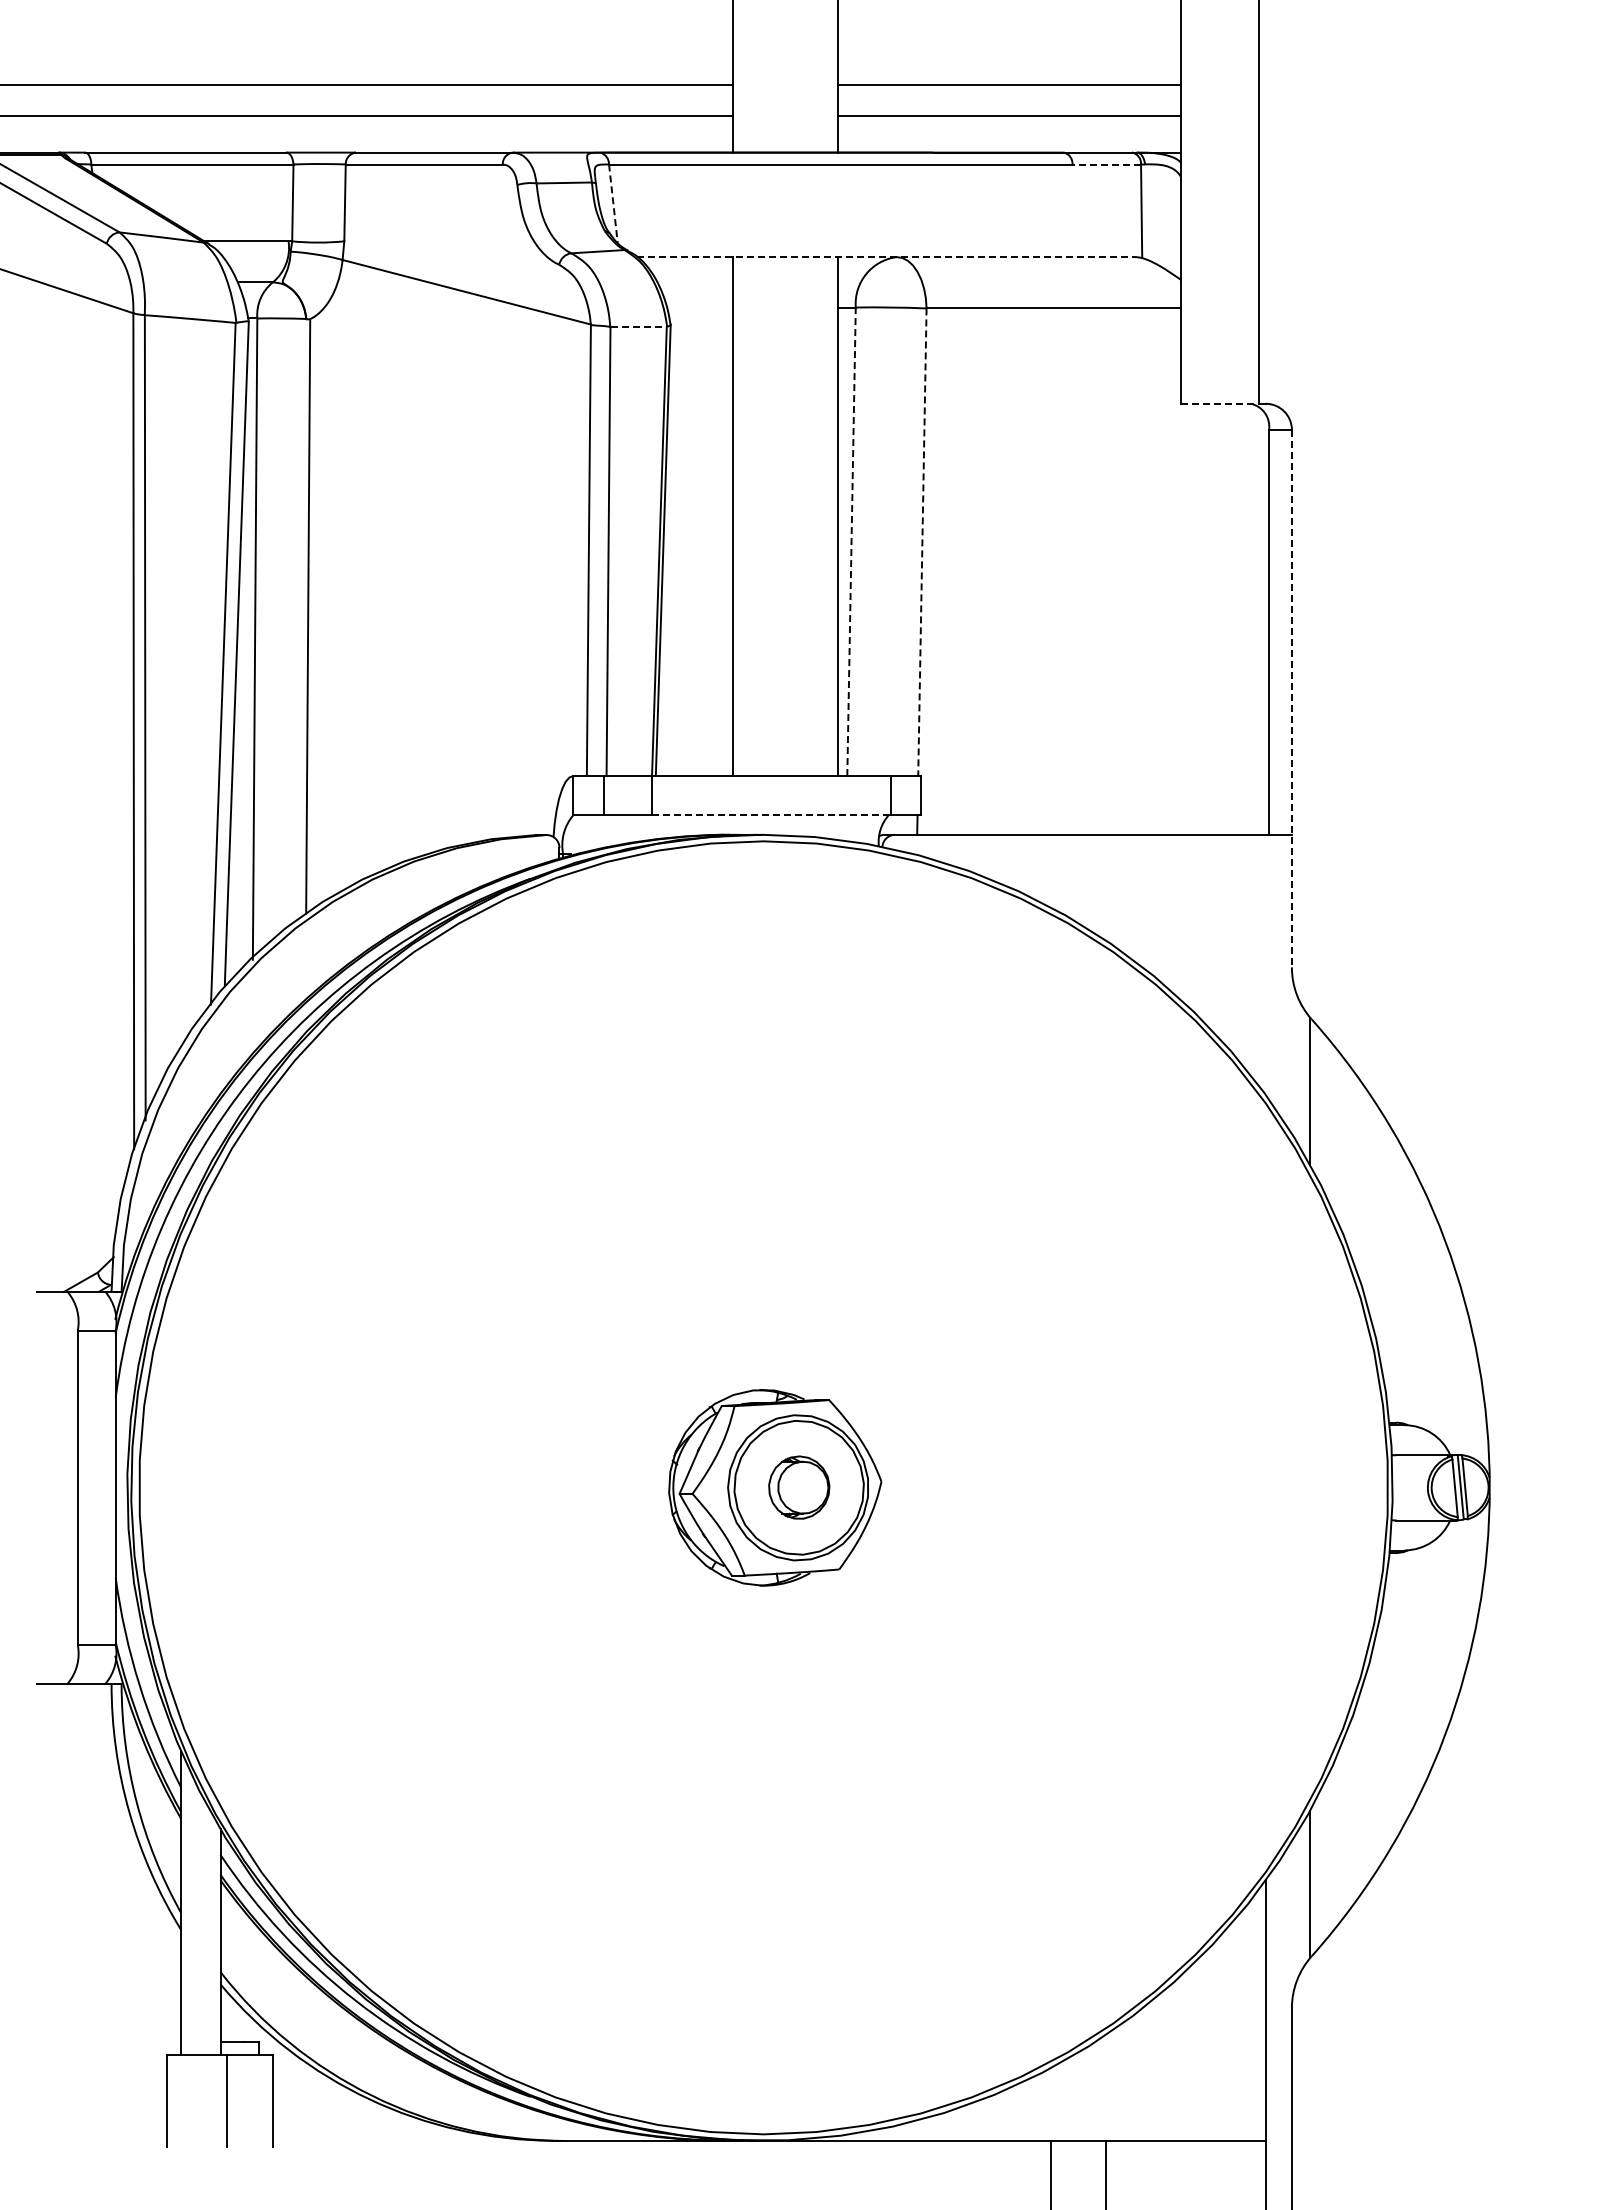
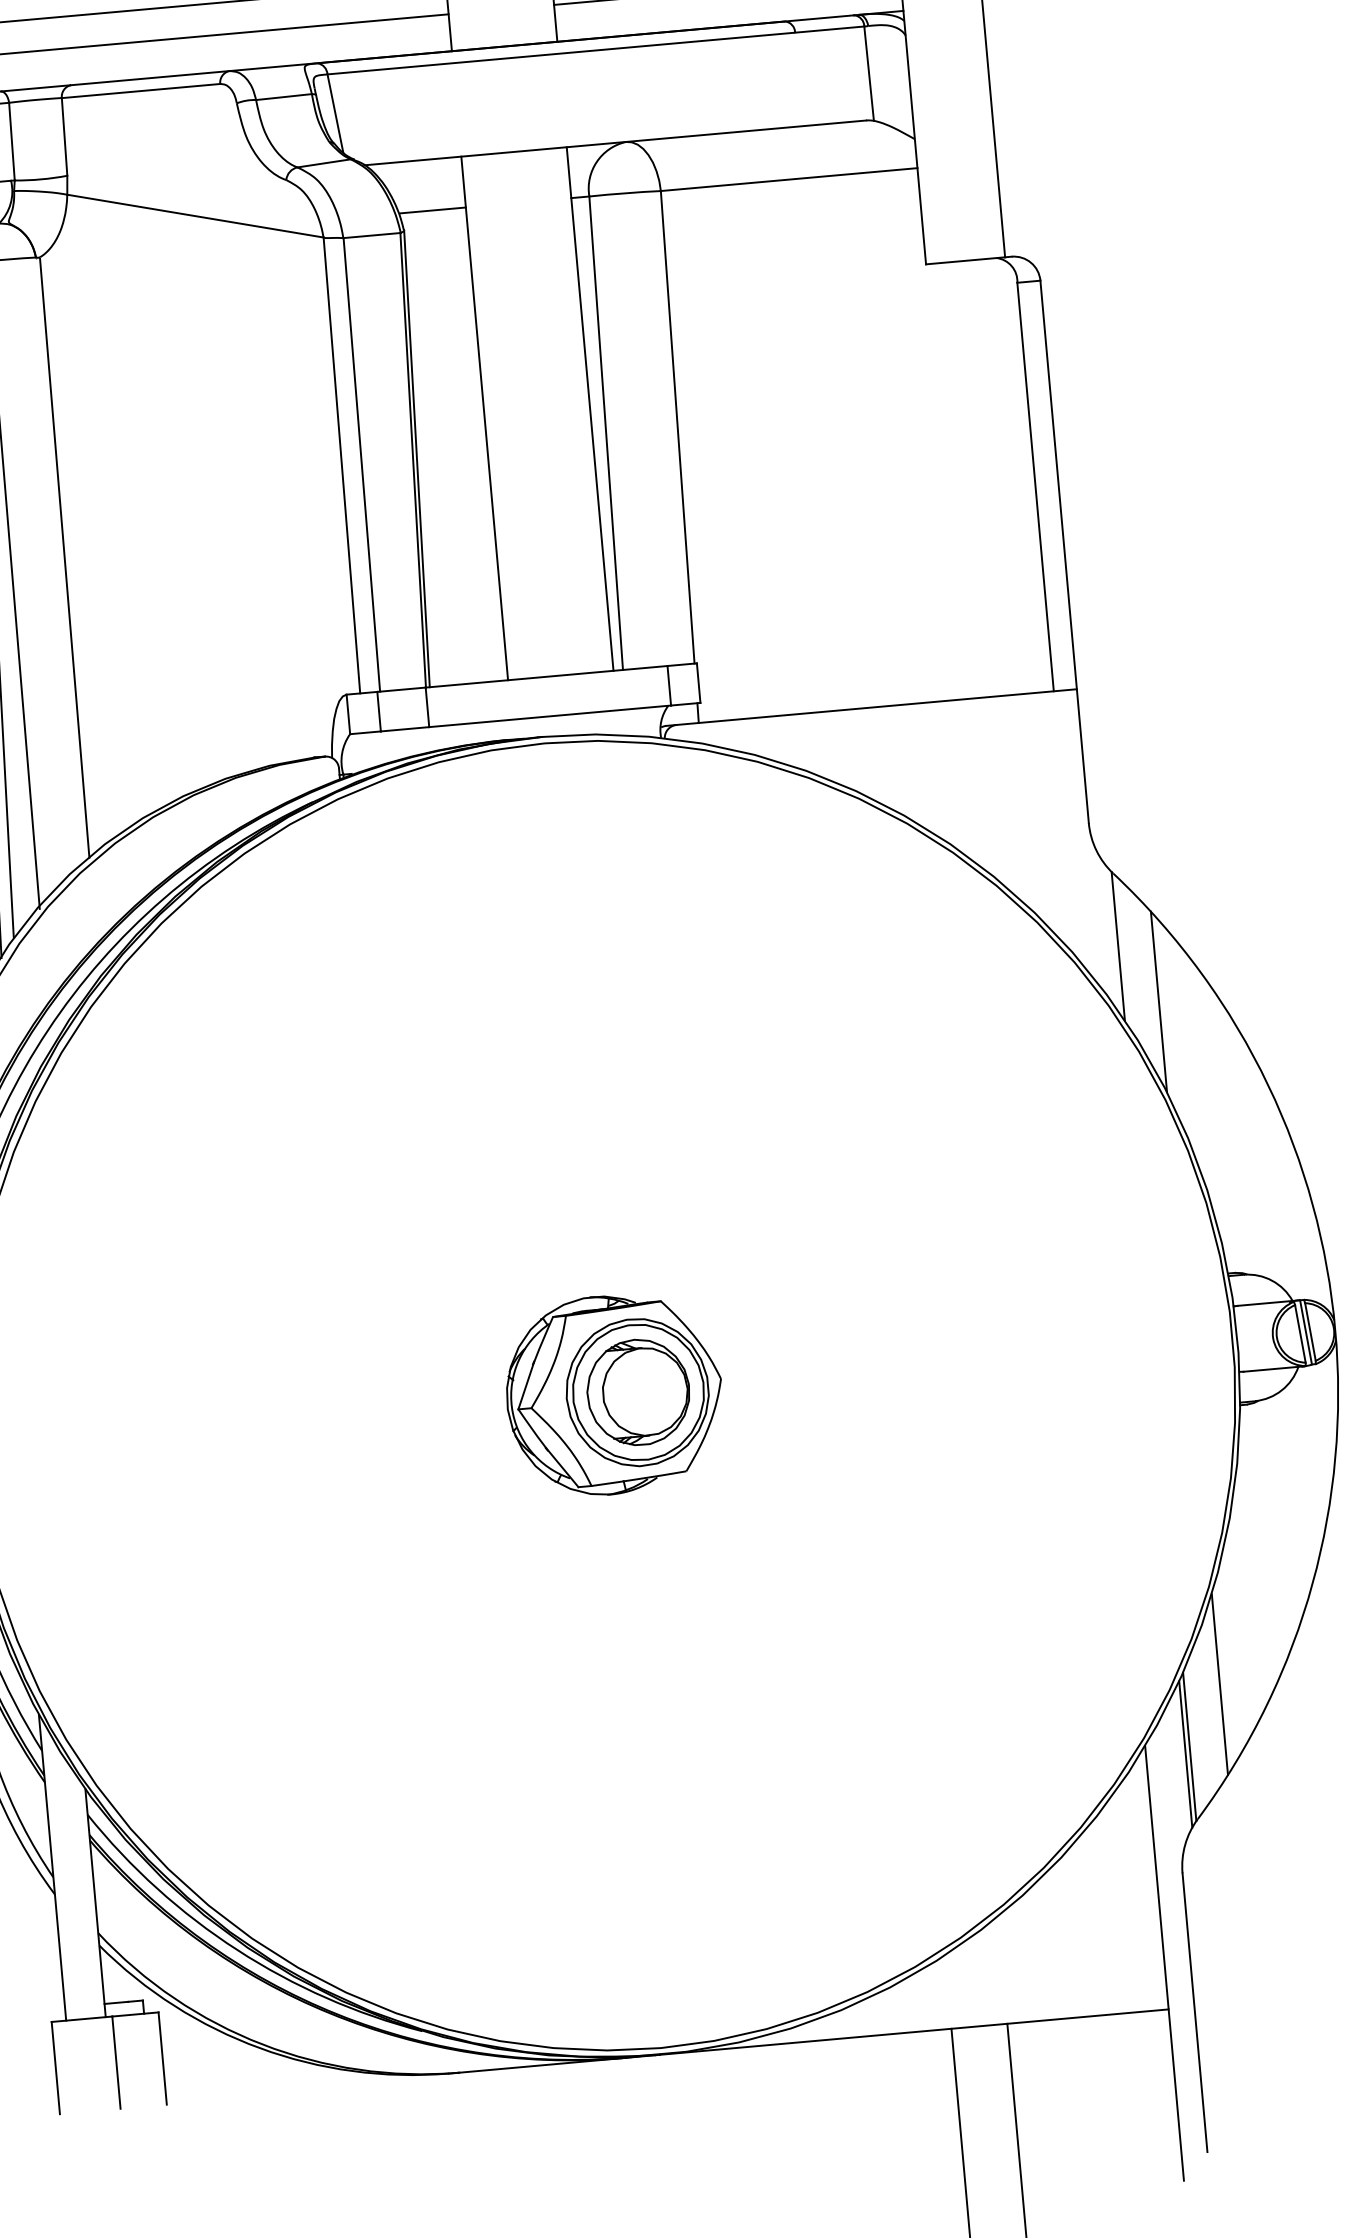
line: (1106, 164) -> (829, 29), dashed -> solid
line: (613, 204) -> (335, 114), dashed -> solid
line: (885, 257) -> (614, 143), dashed -> solid
line: (700, 307) -> (432, 210), added
line: (639, 326) -> (372, 235), dashed -> solid
line: (1220, 403) -> (965, 260), dashed -> solid
line: (851, 541) -> (606, 432), dashed -> solid
line: (922, 542) -> (677, 427), dashed -> solid
line: (1291, 698) -> (1064, 551), dashed -> solid
line: (771, 815) -> (550, 716), dashed -> solid
line: (1345, 1149) -> (1159, 1001), added
part: (799, 1487) -> (638, 1392), size x1.67
line: (1345, 1825) -> (1220, 1684), added
line: (1305, 1891) -> (1185, 1754), added

